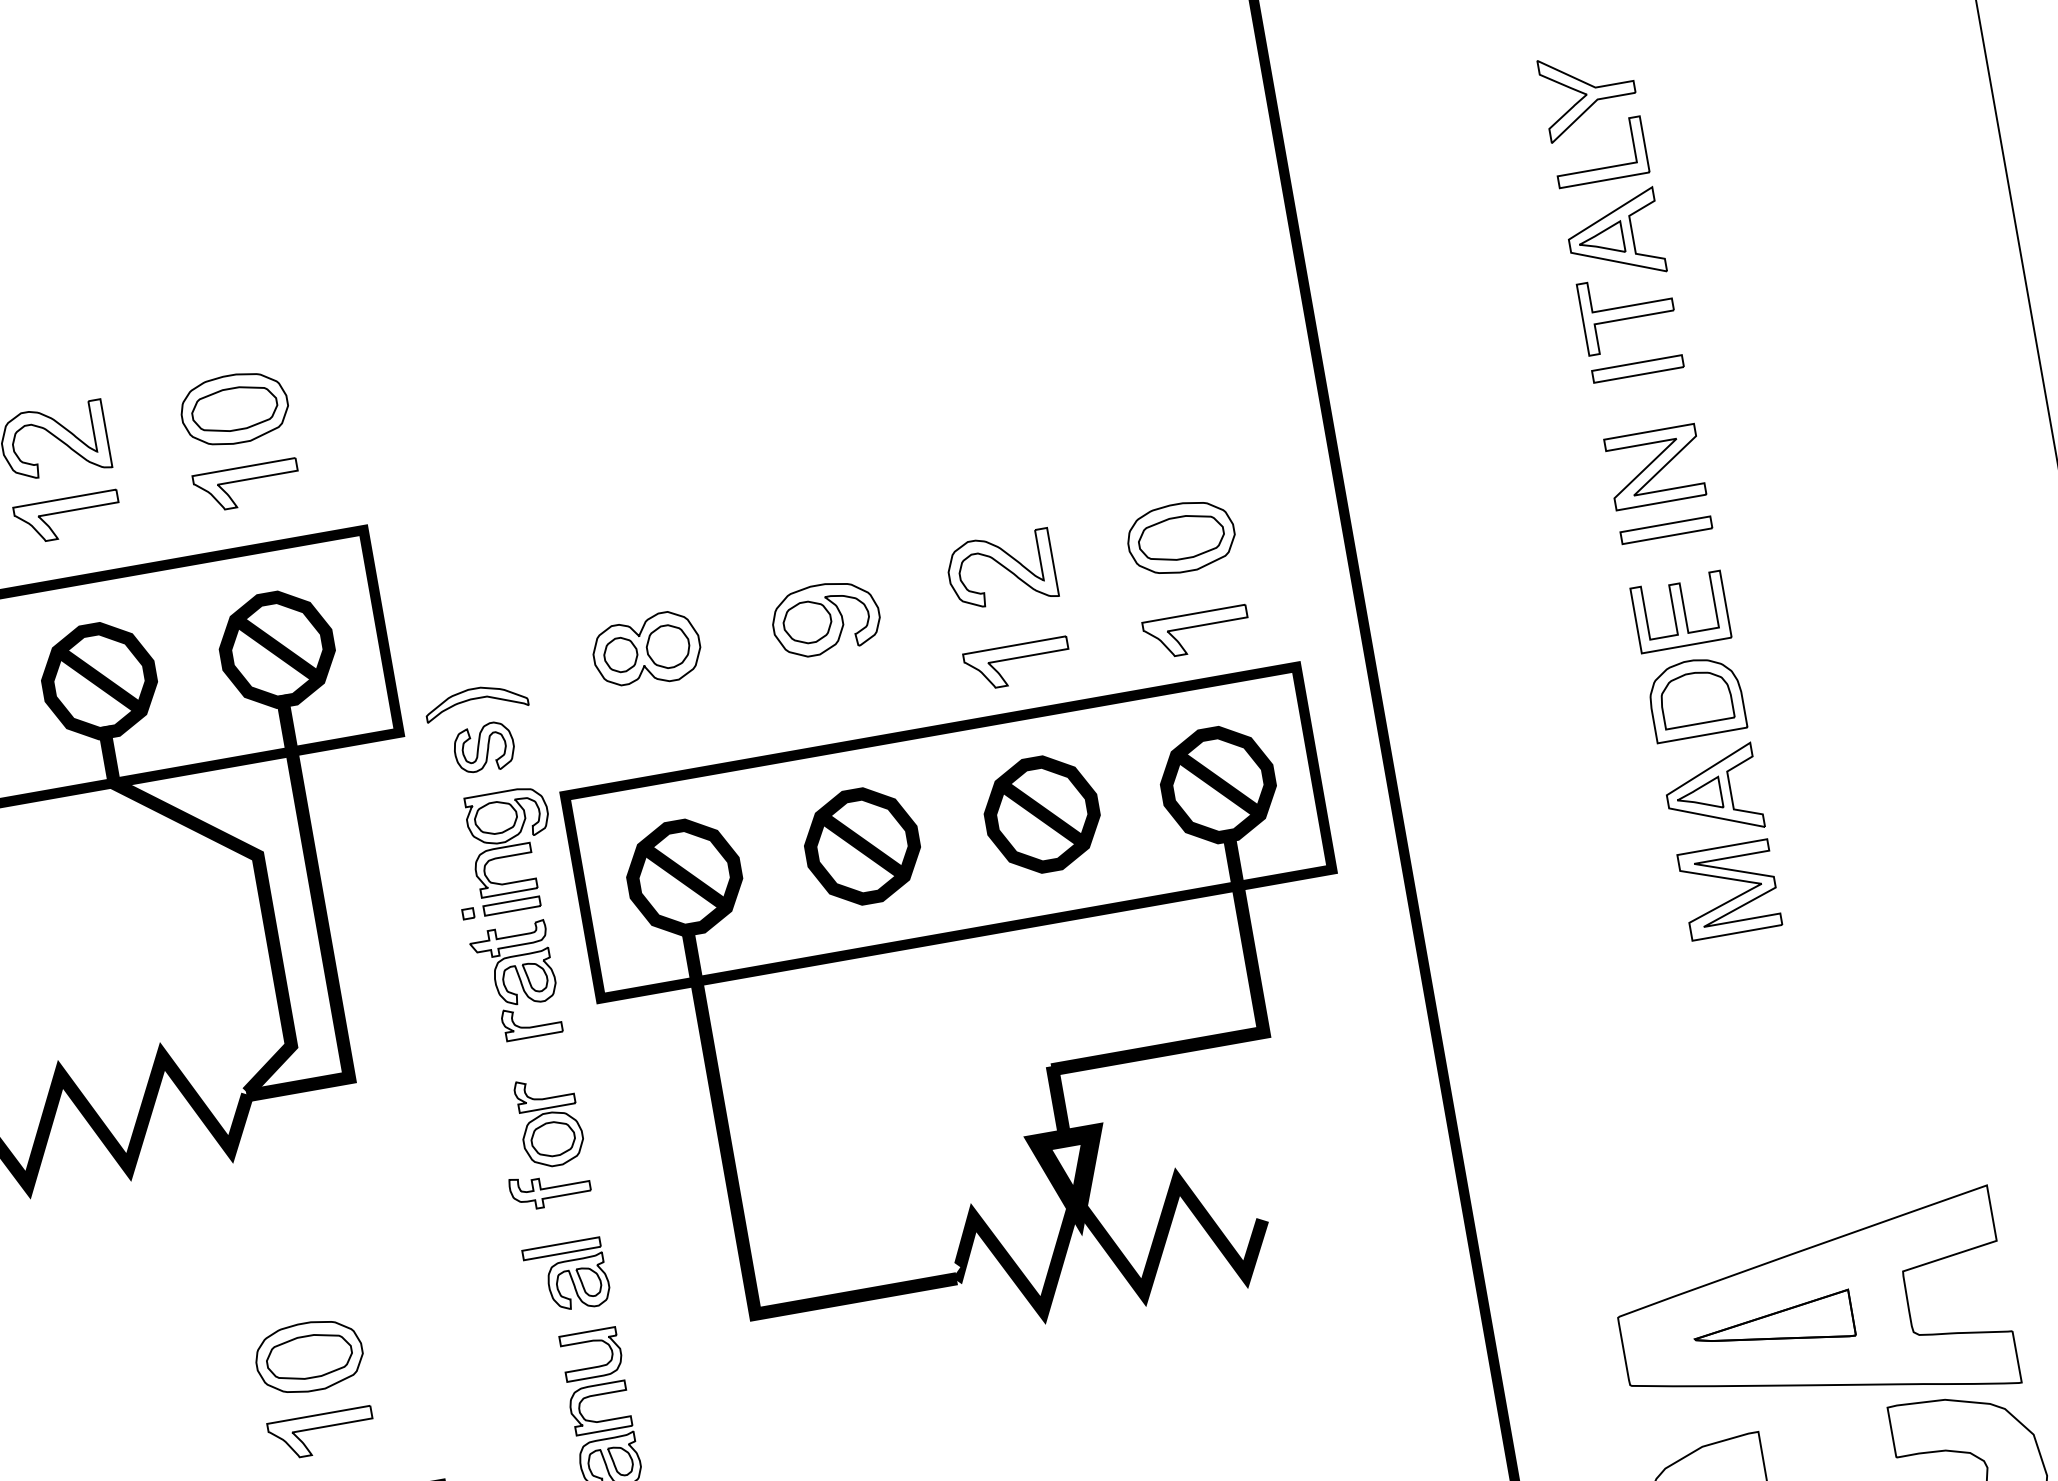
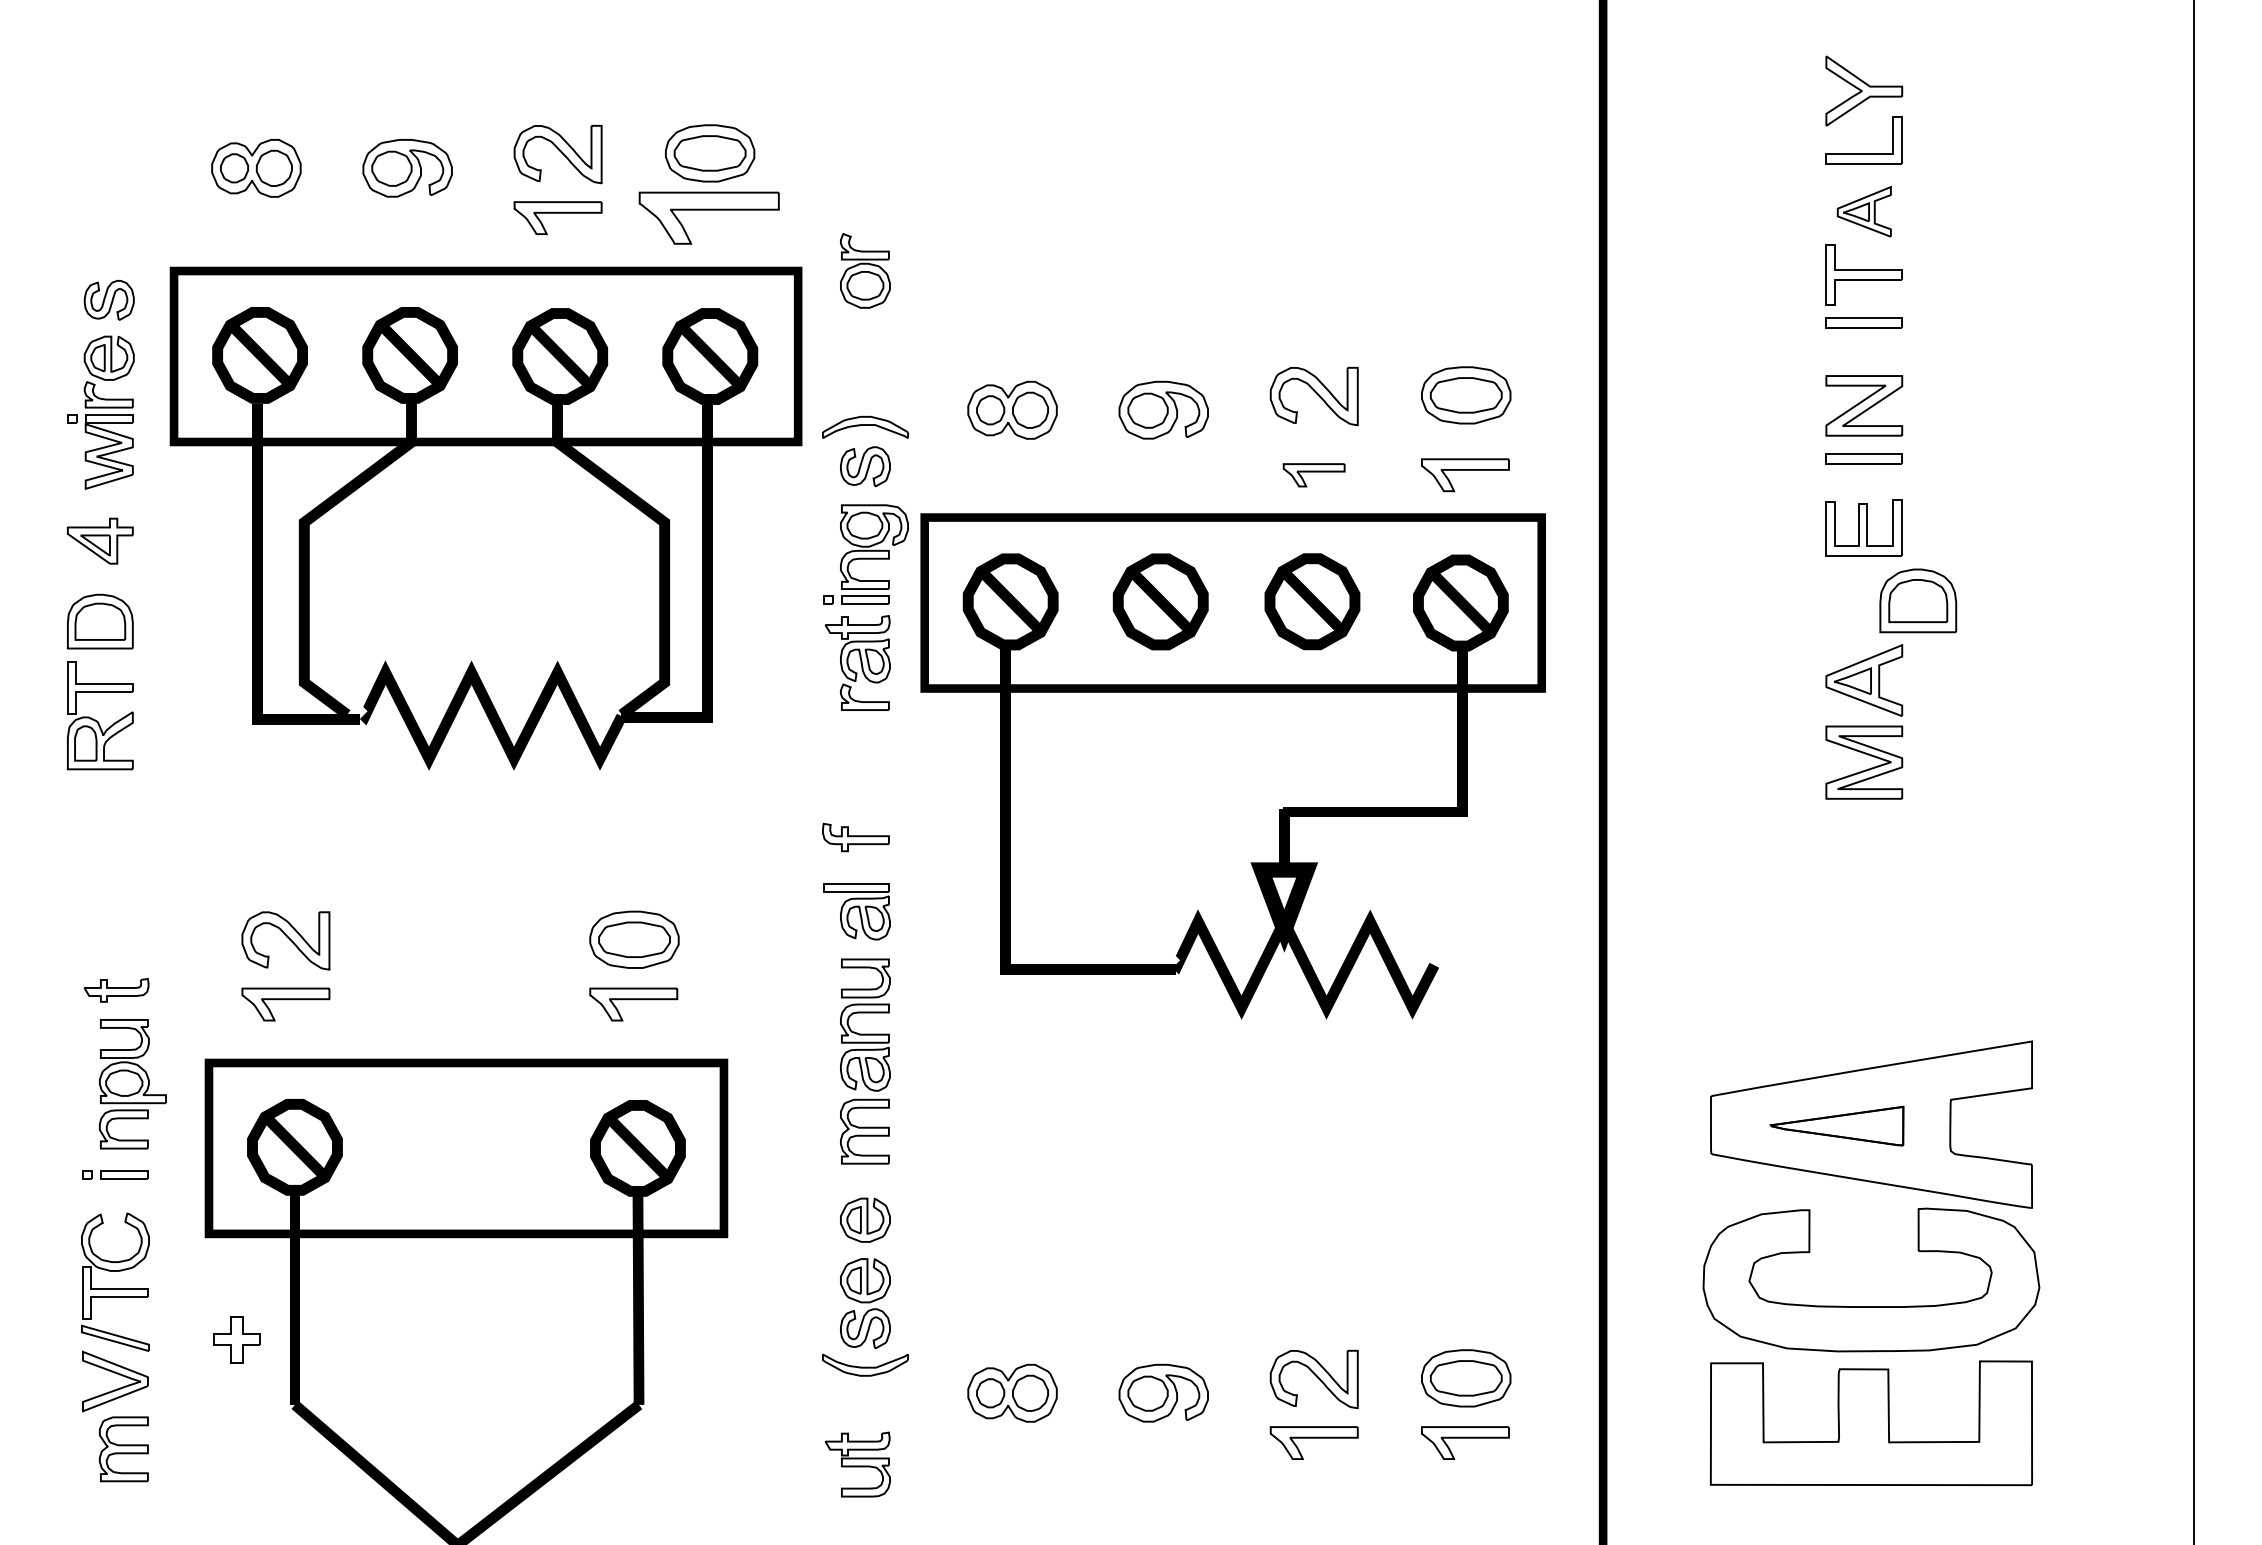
part: (1614, 236) -> (1864, 211), size x0.7
part: (247, 485) -> (709, 217), size x1.6
part: (1017, 664) -> (1313, 475), size x0.7
part: (1696, 697) -> (1918, 600), moved
part: (550, 1121) -> (865, 270), moved

